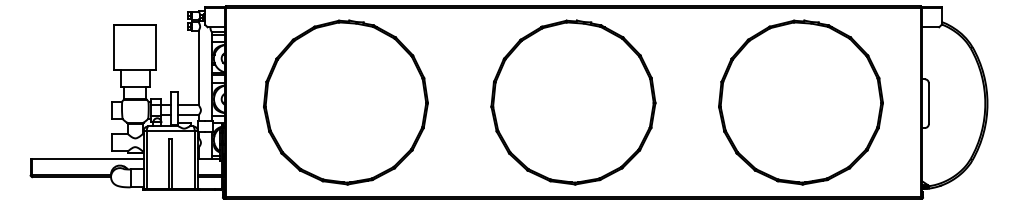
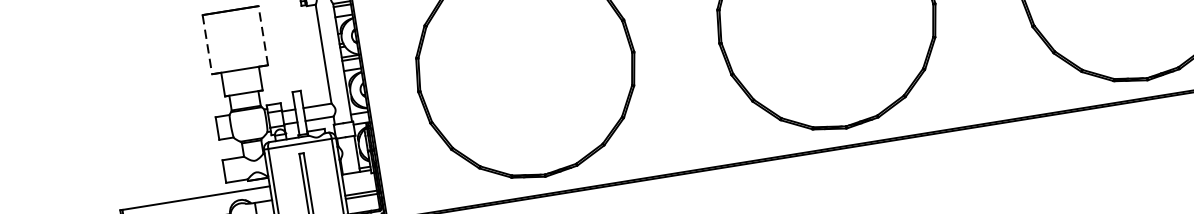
line: (156, 46) -> (263, 34), solid -> dashed
line: (114, 47) -> (207, 44), solid -> dashed

